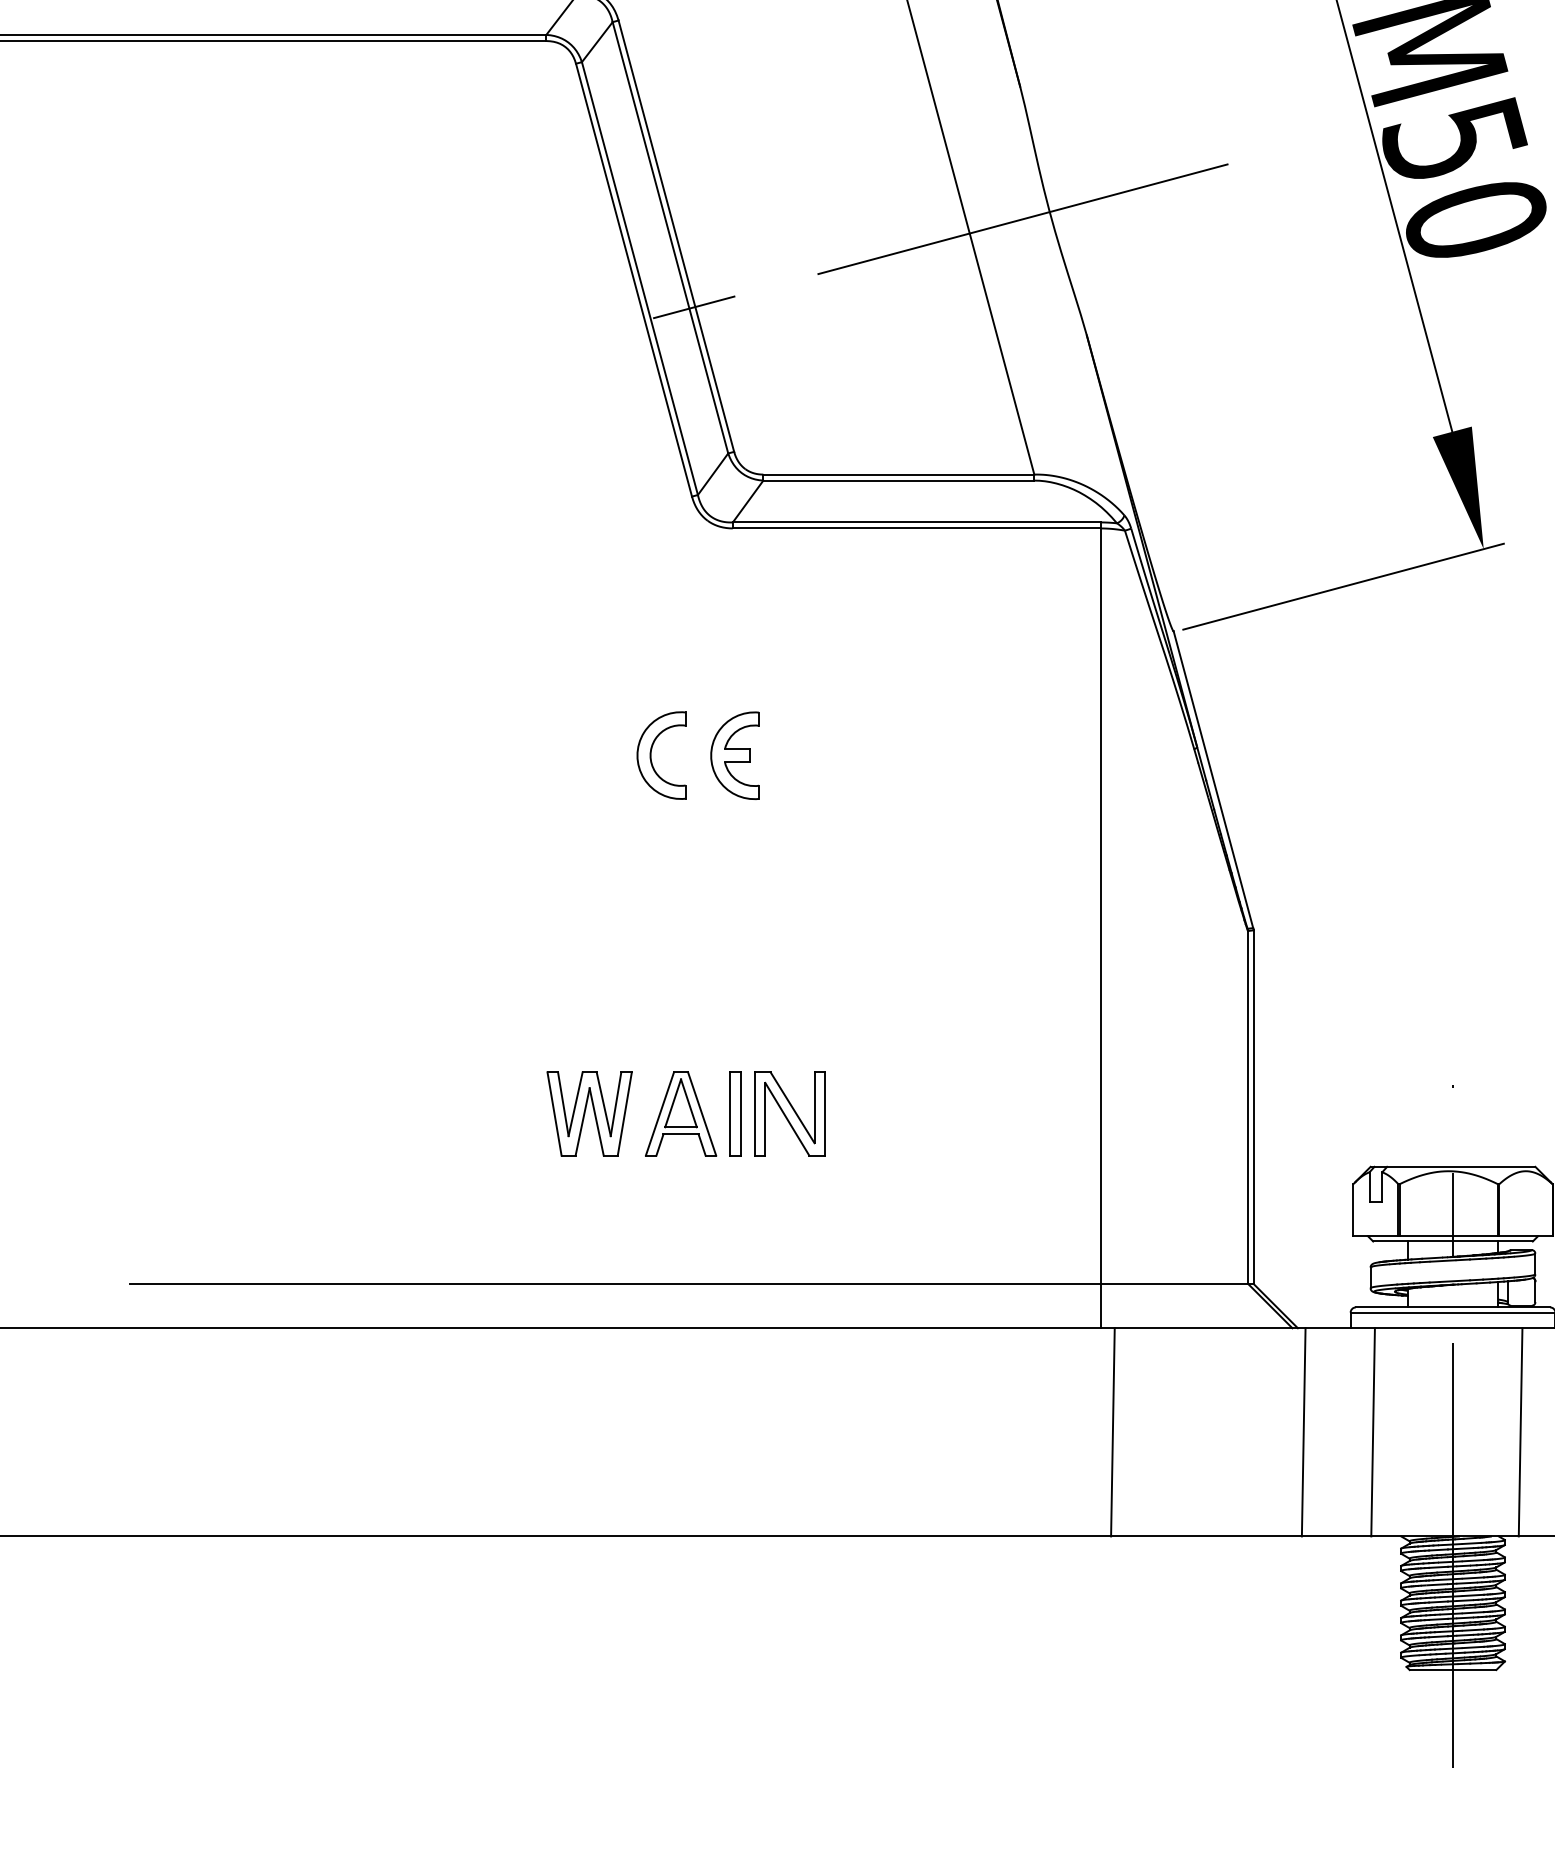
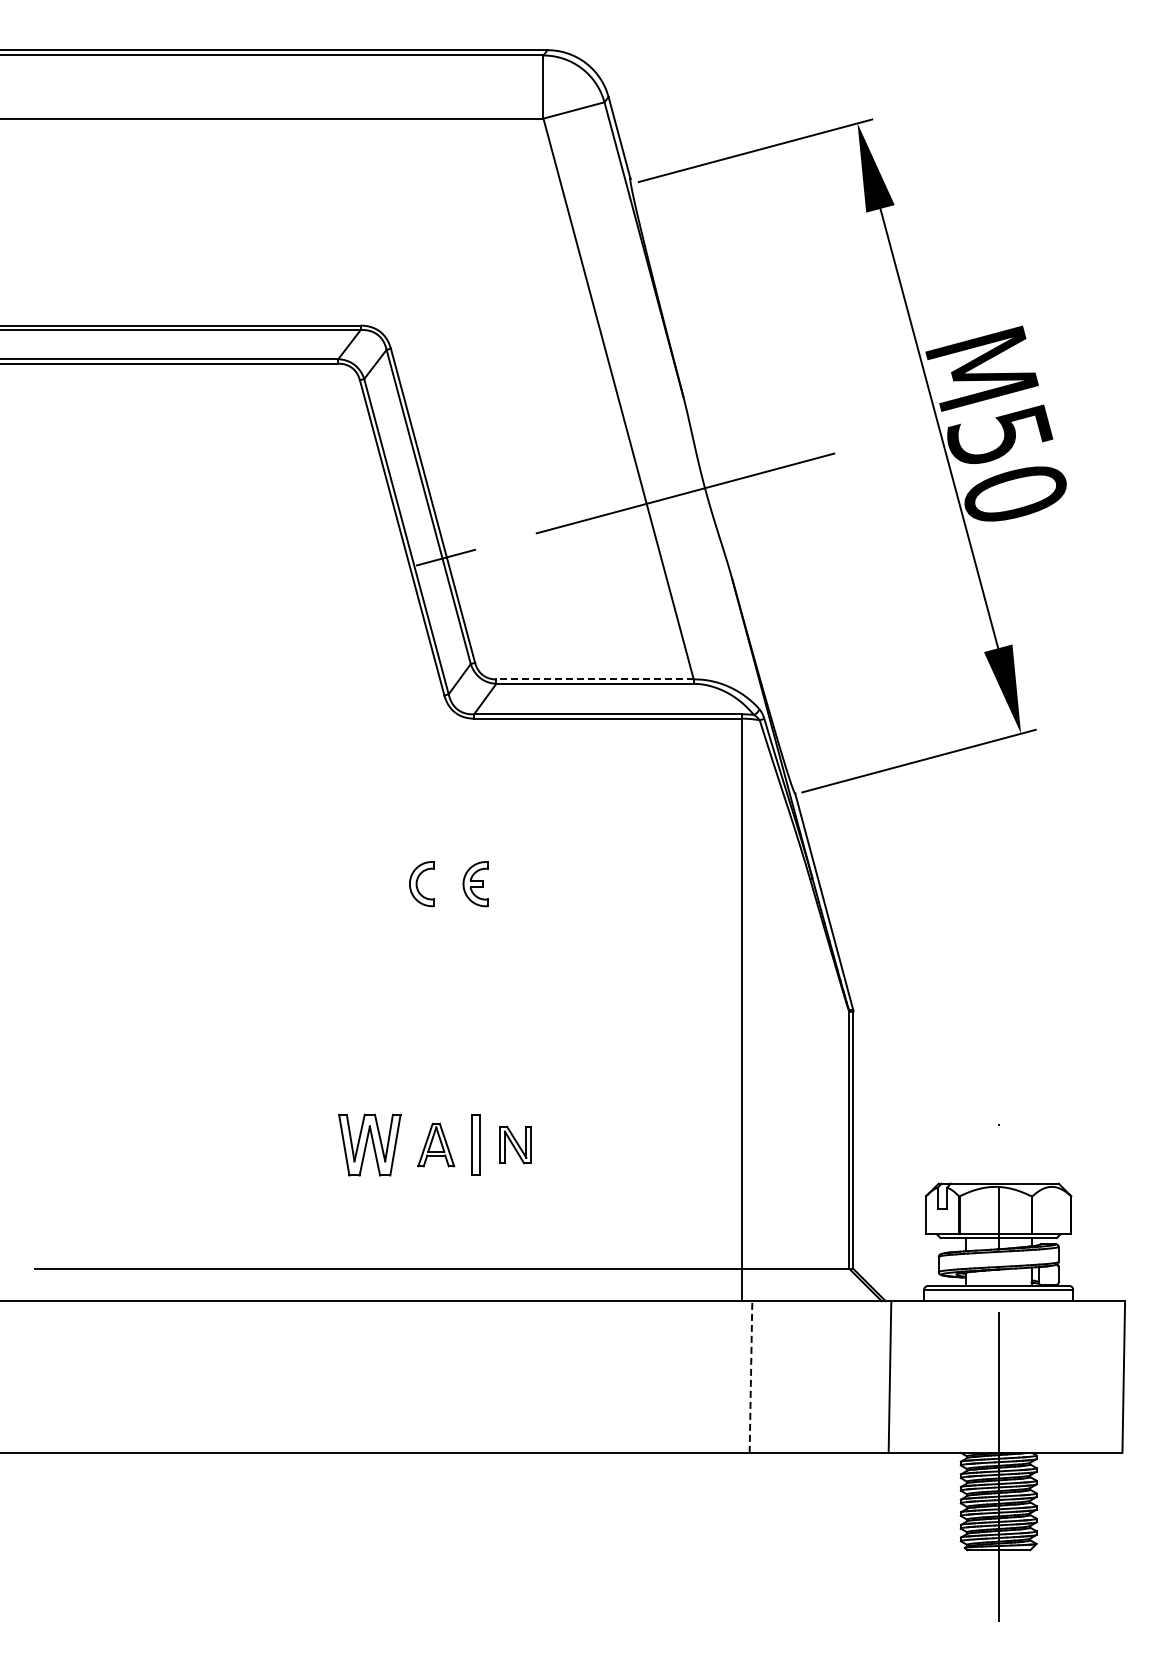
line: (899, 474) -> (595, 679), solid -> dashed
part: (660, 754) -> (421, 883), size x0.7
part: (734, 754) -> (475, 883), size x0.7
part: (679, 1113) -> (435, 1144), size x0.7
part: (789, 1113) -> (515, 1144), size x0.6
line: (1373, 1431) -> (940, 1376), removed
line: (1519, 1431) -> (1047, 1376), removed
line: (1112, 1432) -> (750, 1377), solid -> dashed

